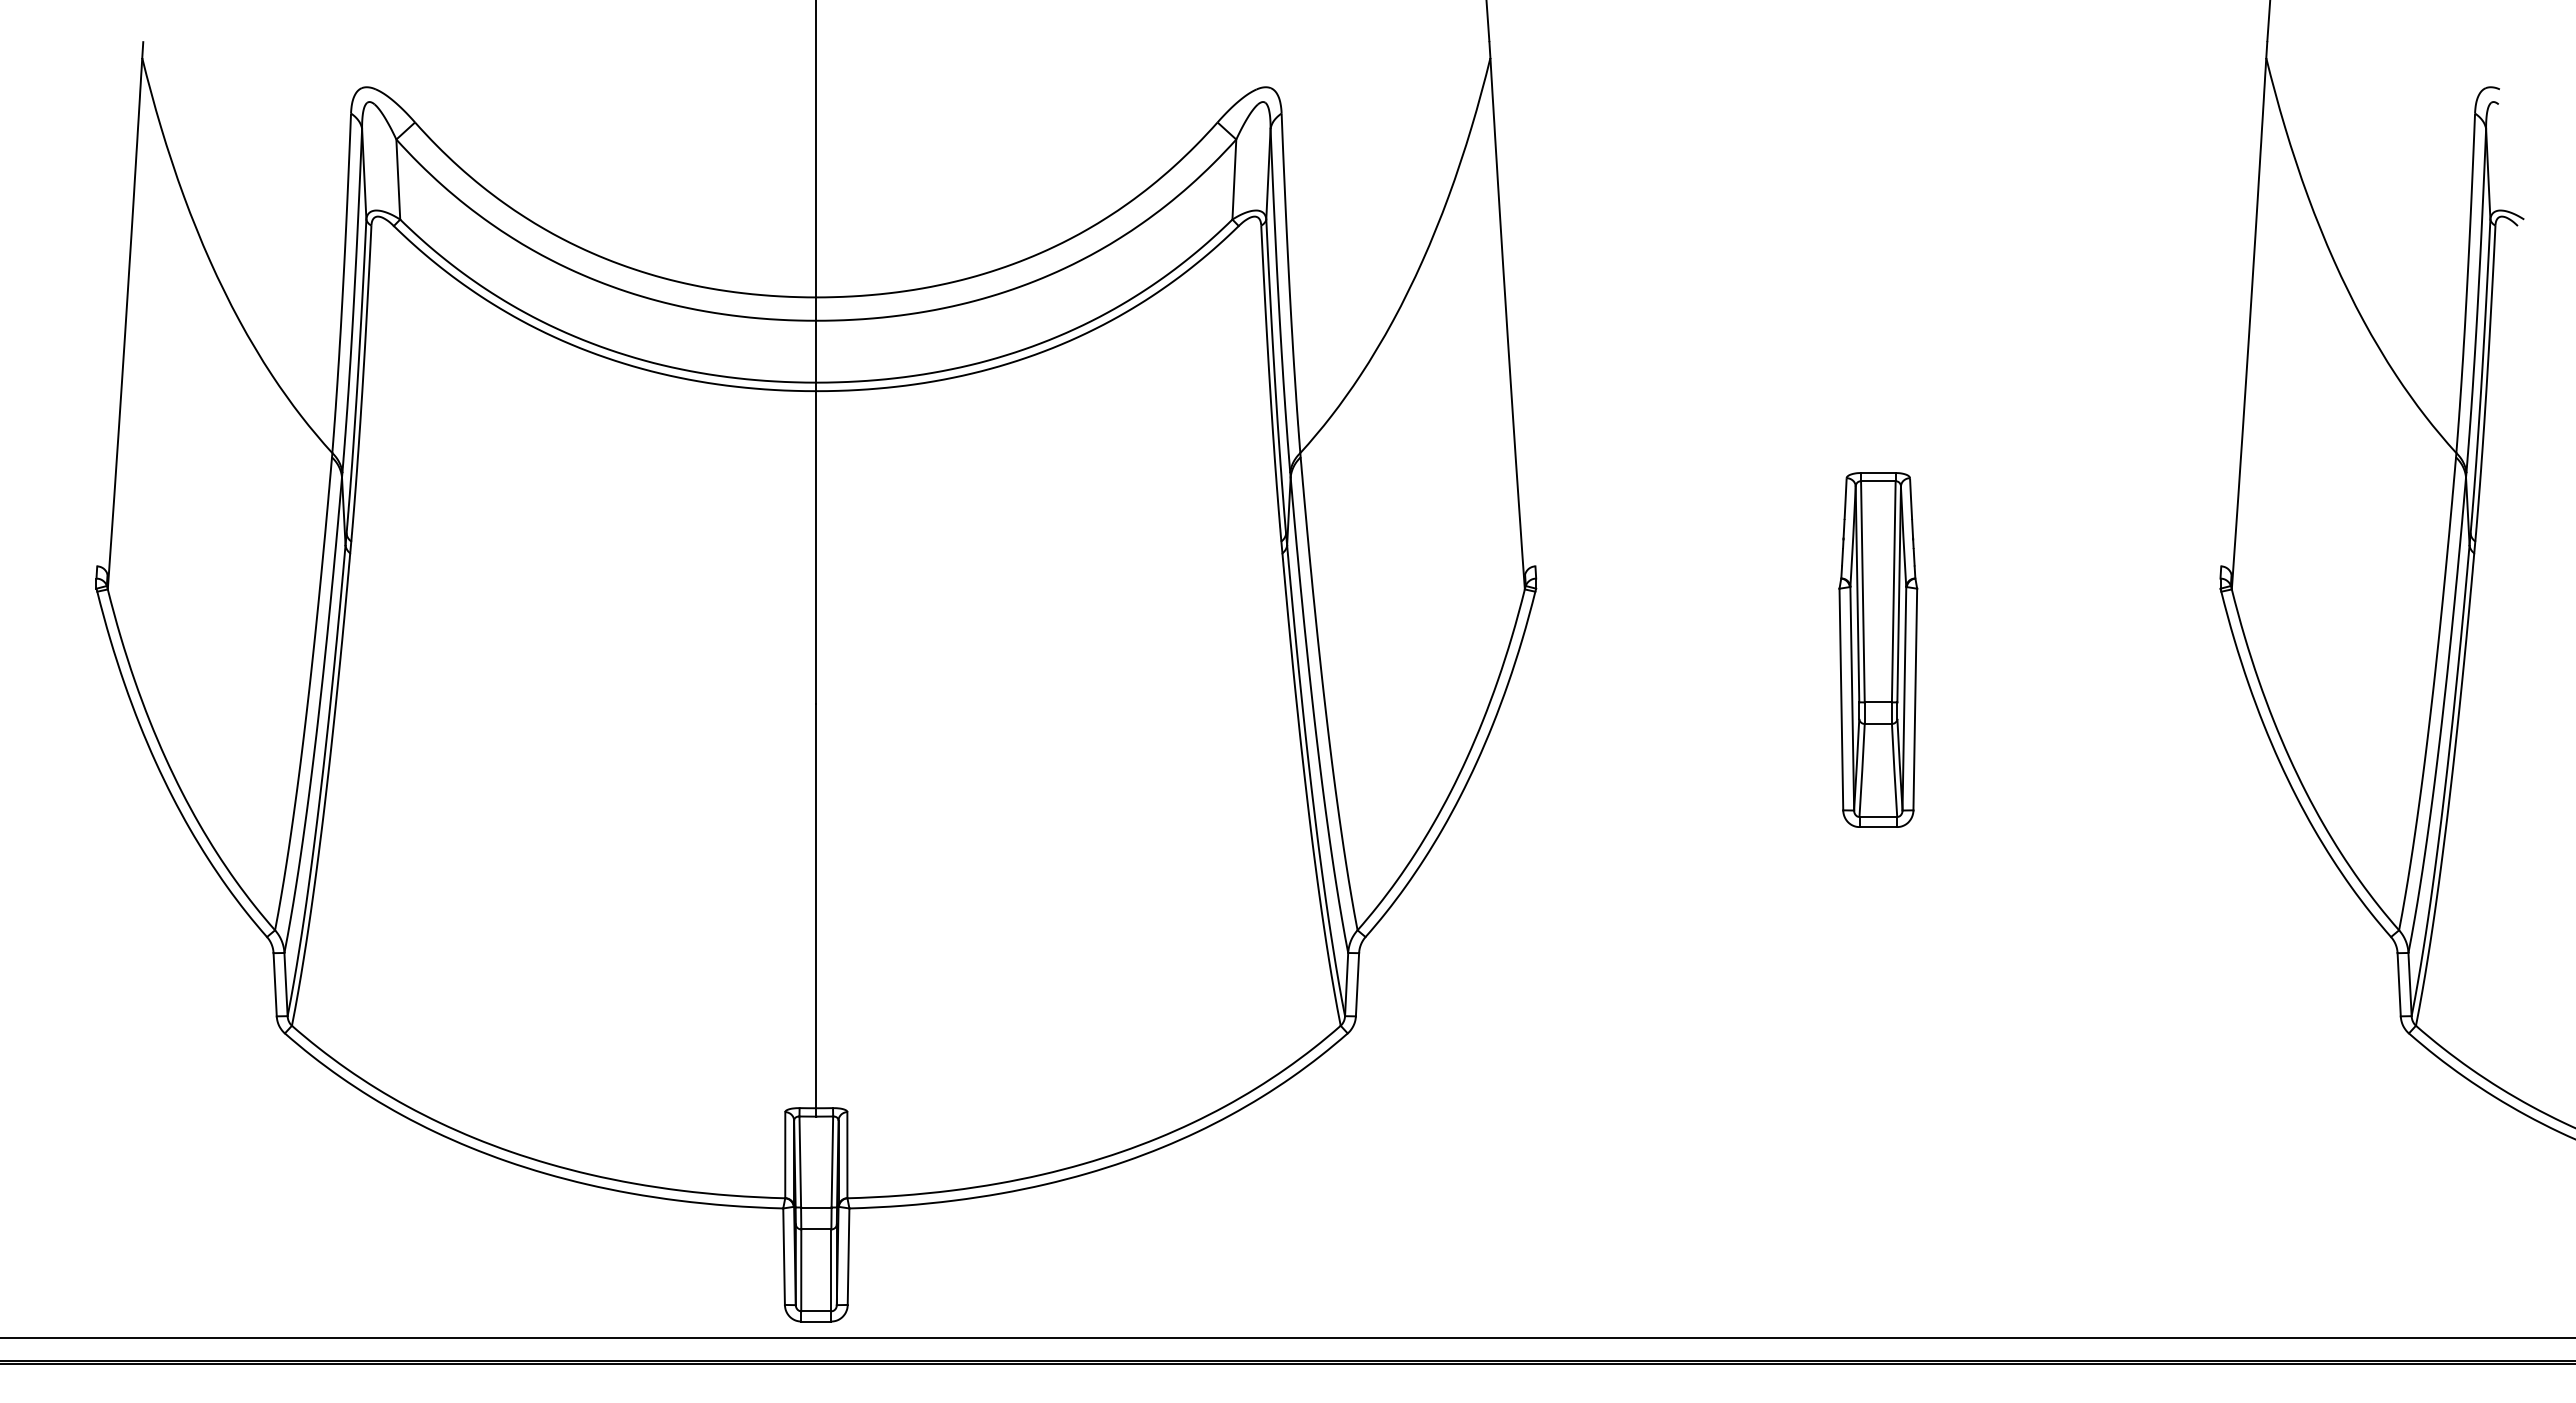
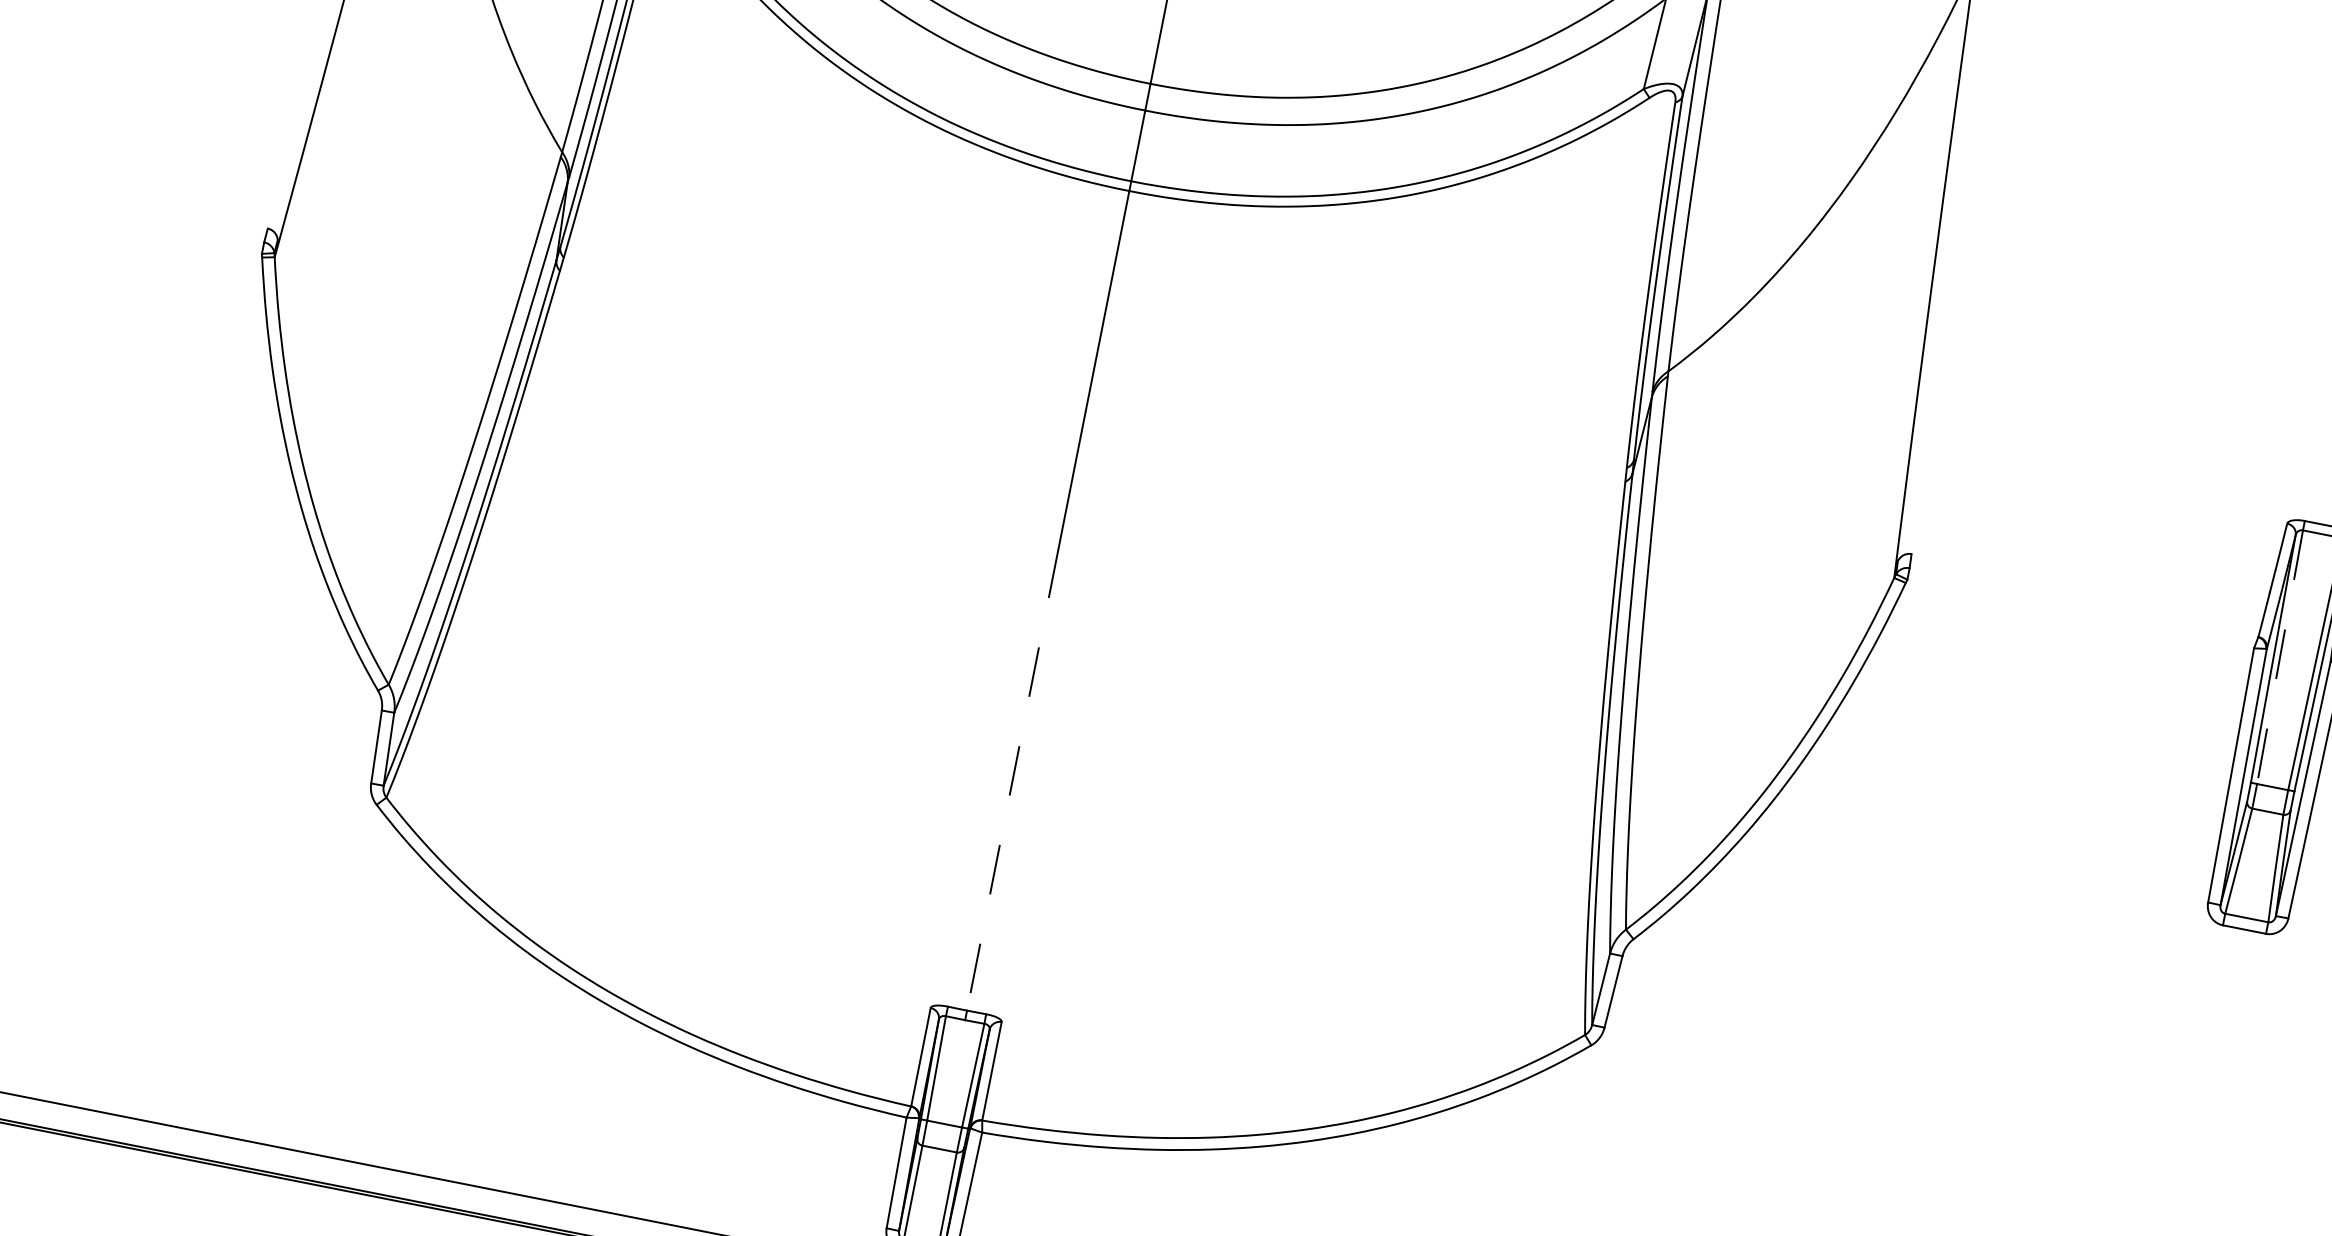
line: (1862, 591) -> (2279, 656), solid -> dashed
line: (816, 906) -> (1012, 780), solid -> dashed

